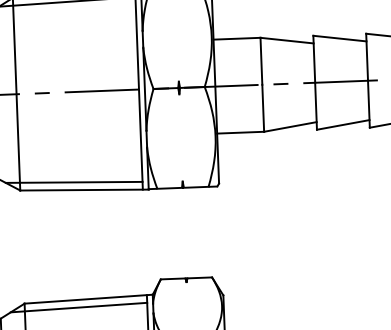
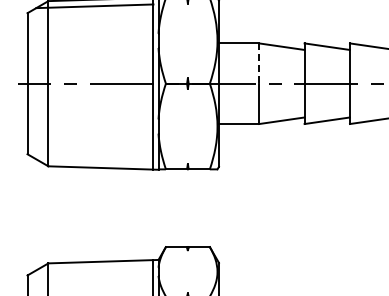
line: (261, 62) -> (259, 64), solid -> dashed
line: (73, 181) -> (94, 160), removed
line: (78, 307) -> (94, 268), removed

